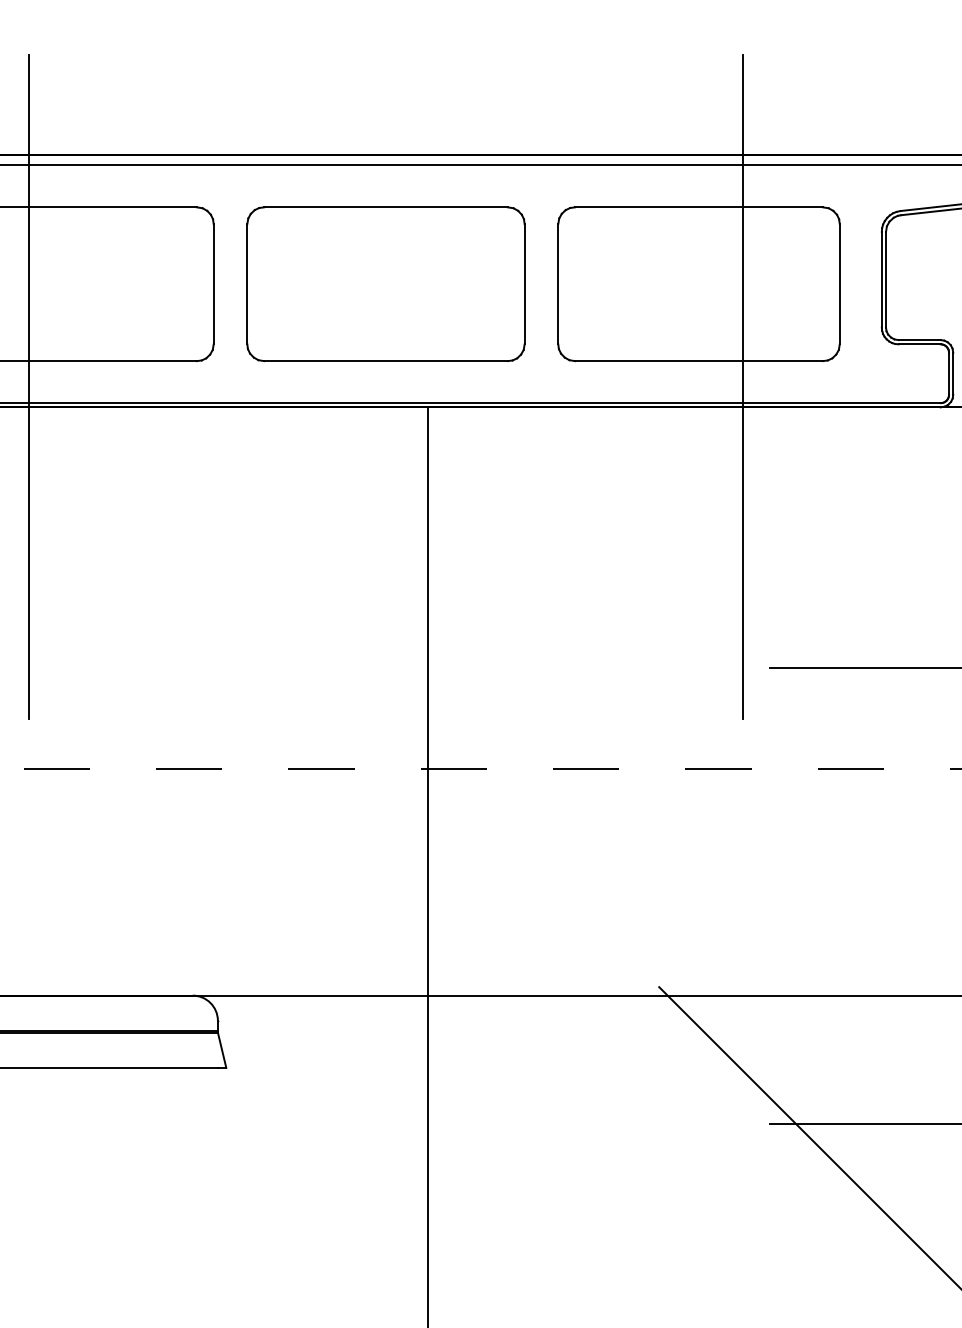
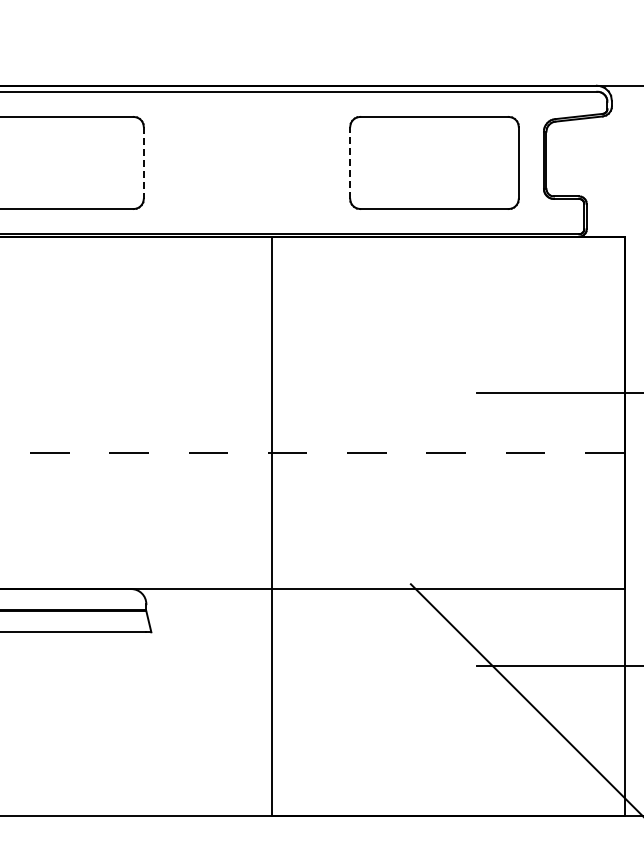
part: (385, 283) -> (246, 162), removed
line: (213, 285) -> (143, 163), solid -> dashed
line: (558, 285) -> (350, 163), solid -> dashed
line: (29, 386) -> (33, 224), removed
line: (742, 386) -> (460, 224), removed

